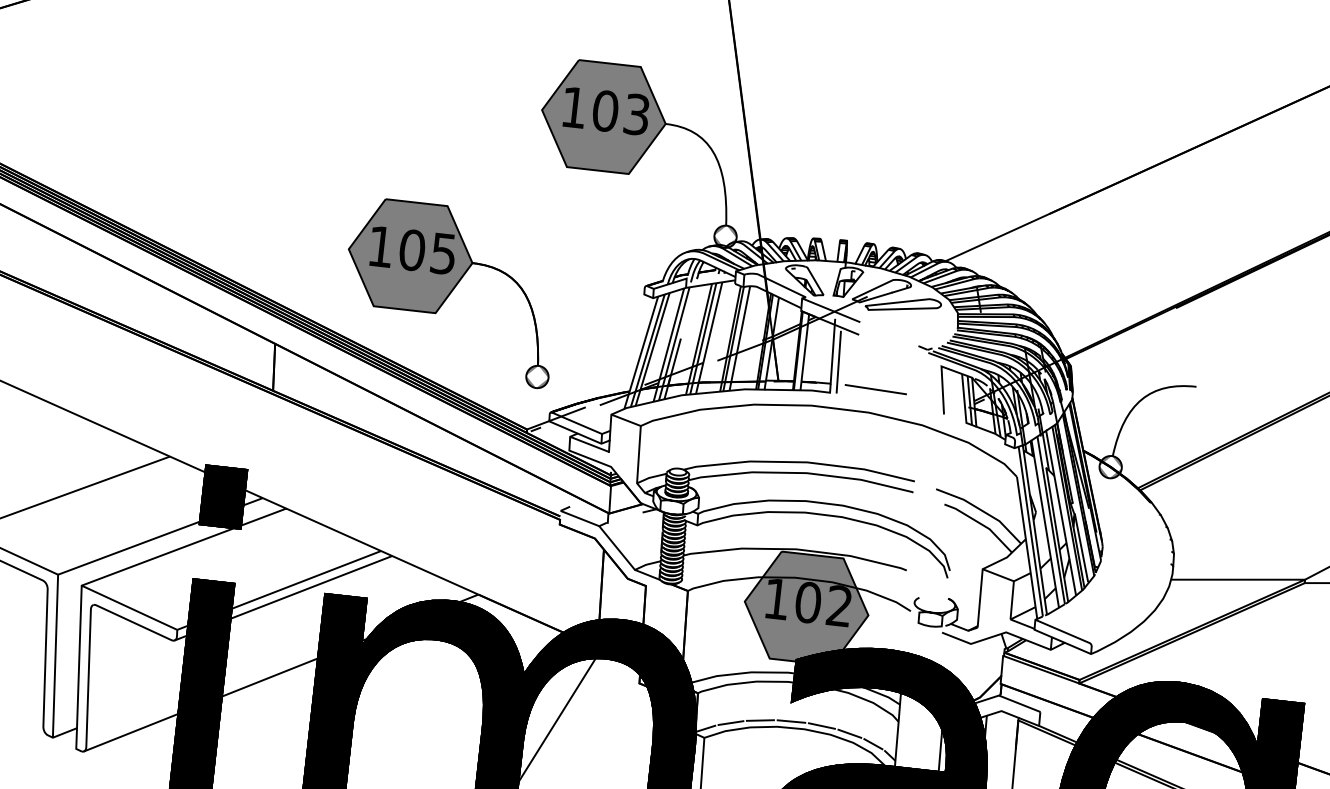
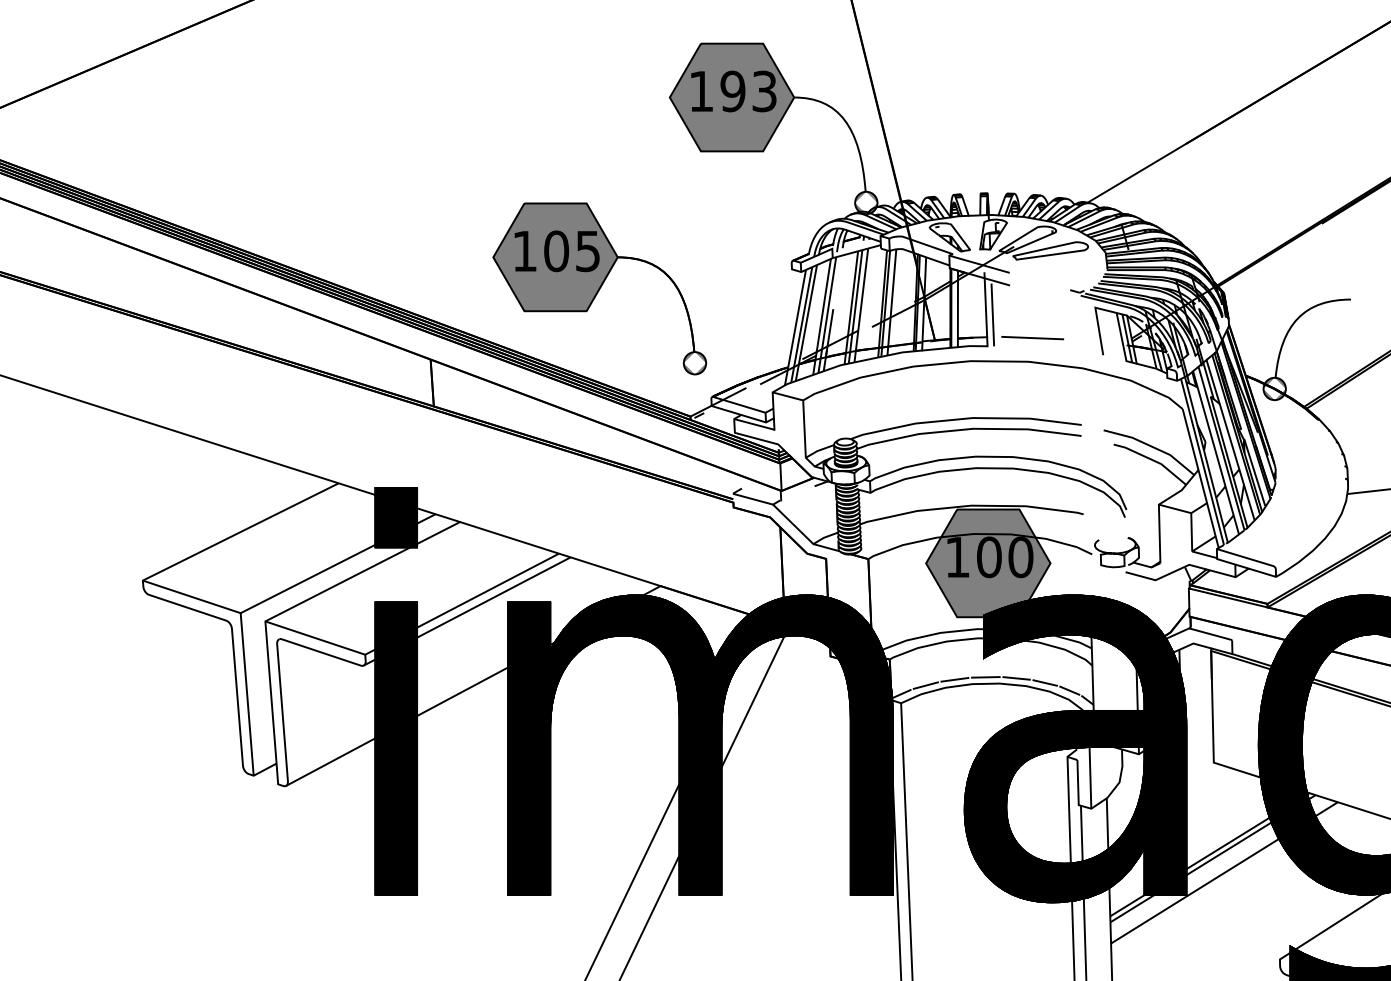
text: (605, 111) -> (732, 91), 103 -> 193
text: (839, 606) -> (1020, 557), 102 -> 100

